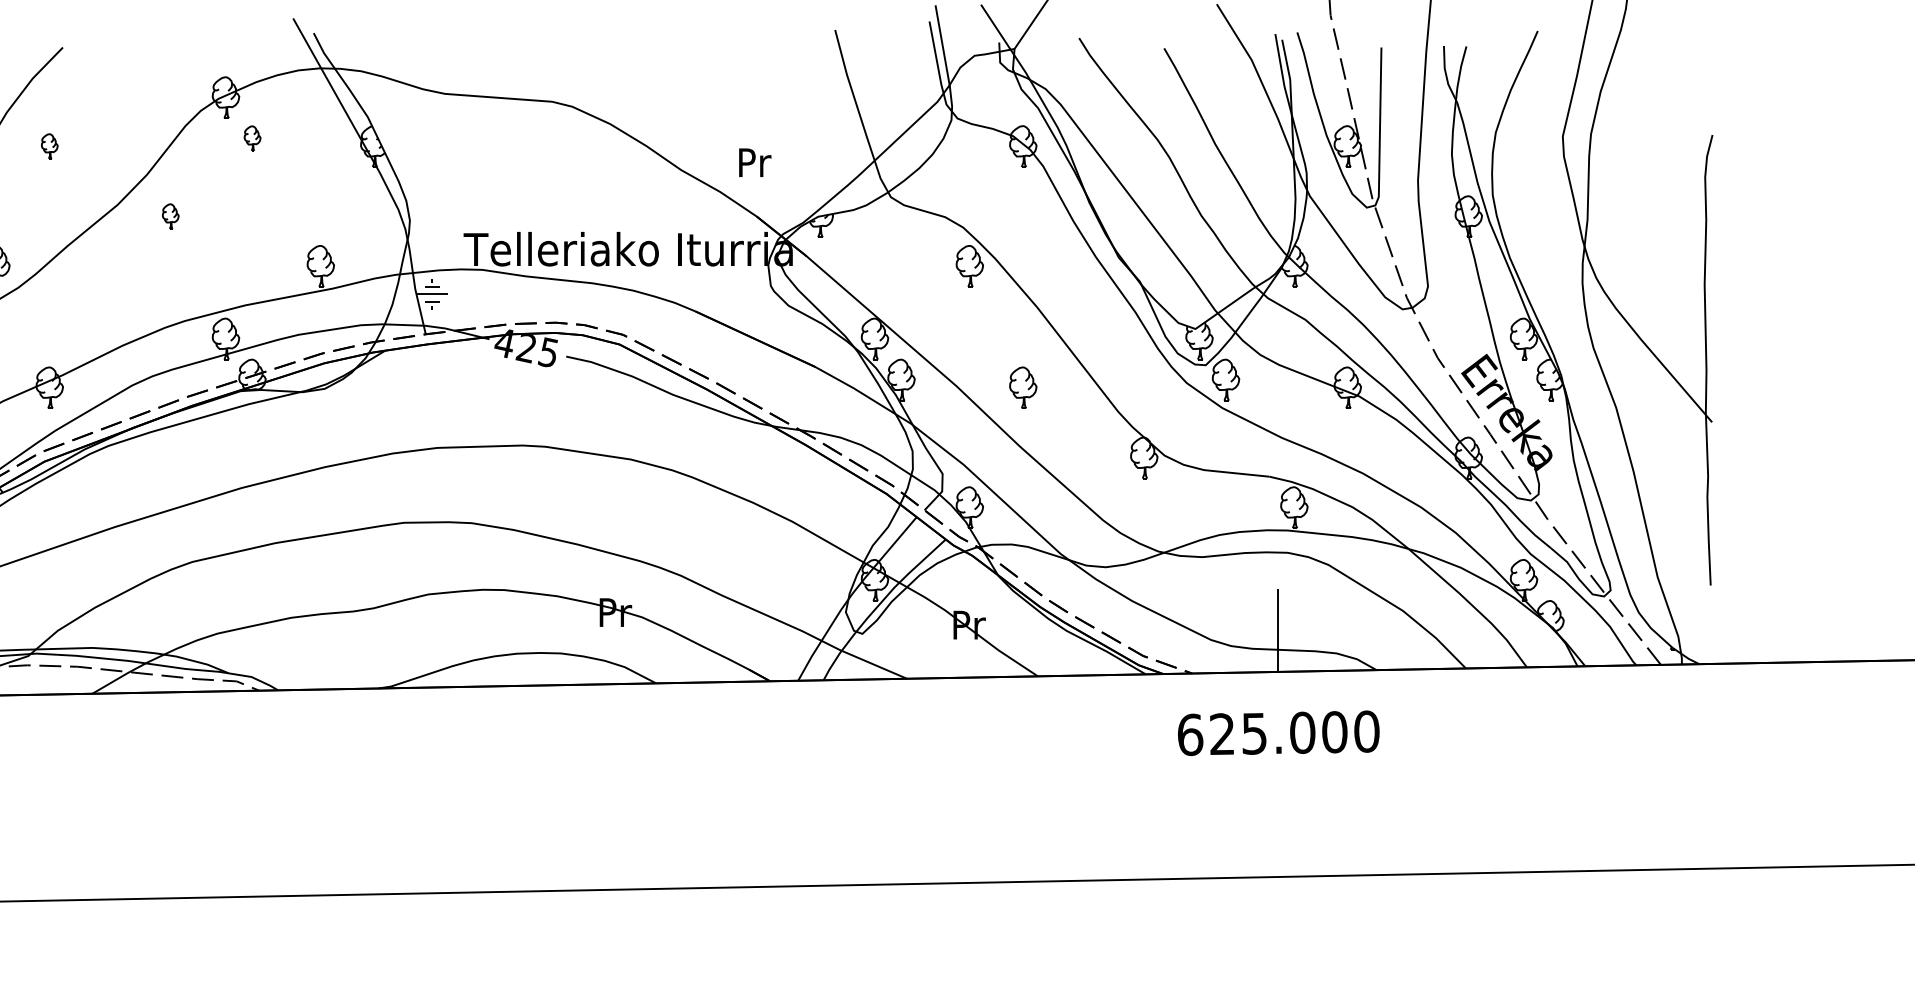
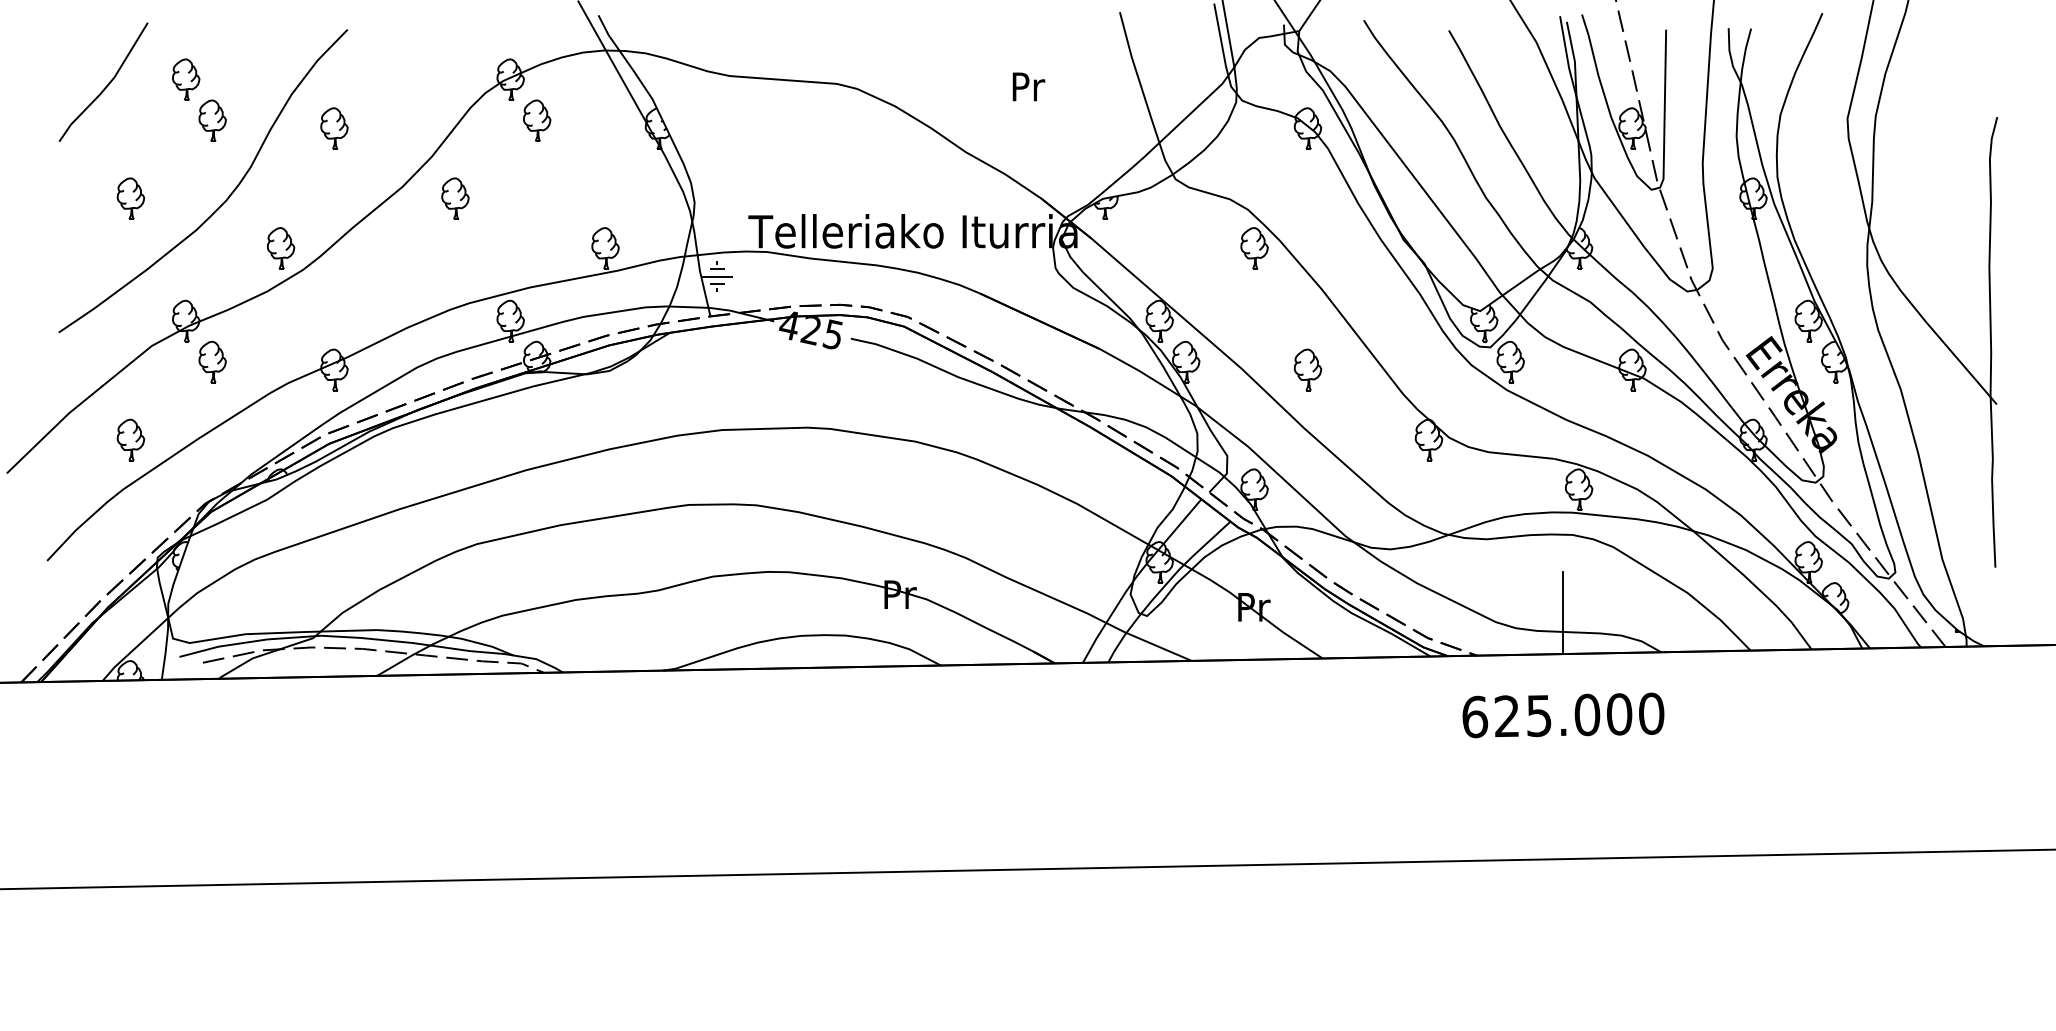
part: (252, 138) -> (537, 120), size x1.67
part: (49, 146) -> (334, 128), size x1.67
text: (754, 162) -> (1028, 86), moved
part: (170, 216) -> (455, 198), size x1.67

